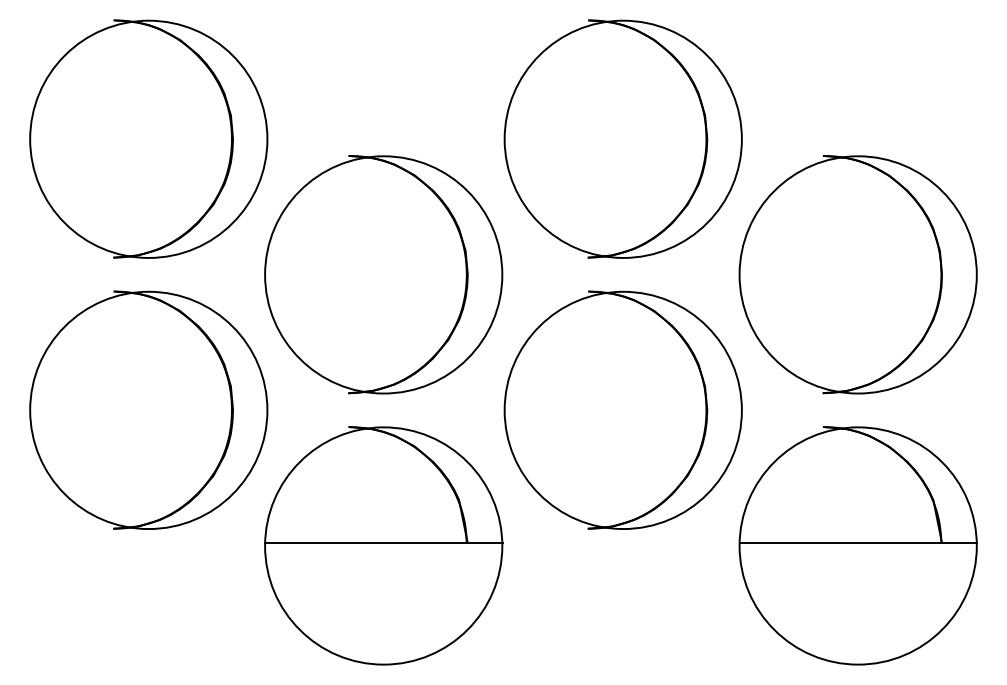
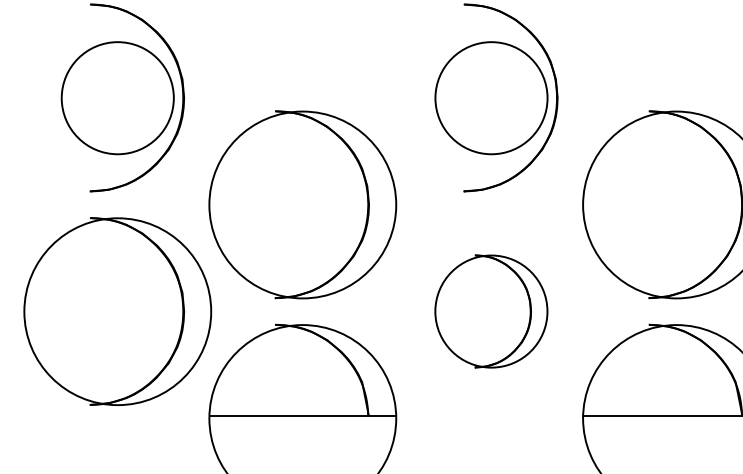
circle: (148, 138) -> (117, 97), size x0.6
circle: (622, 138) -> (490, 97), size x0.6
part: (622, 409) -> (490, 310), size x0.6

